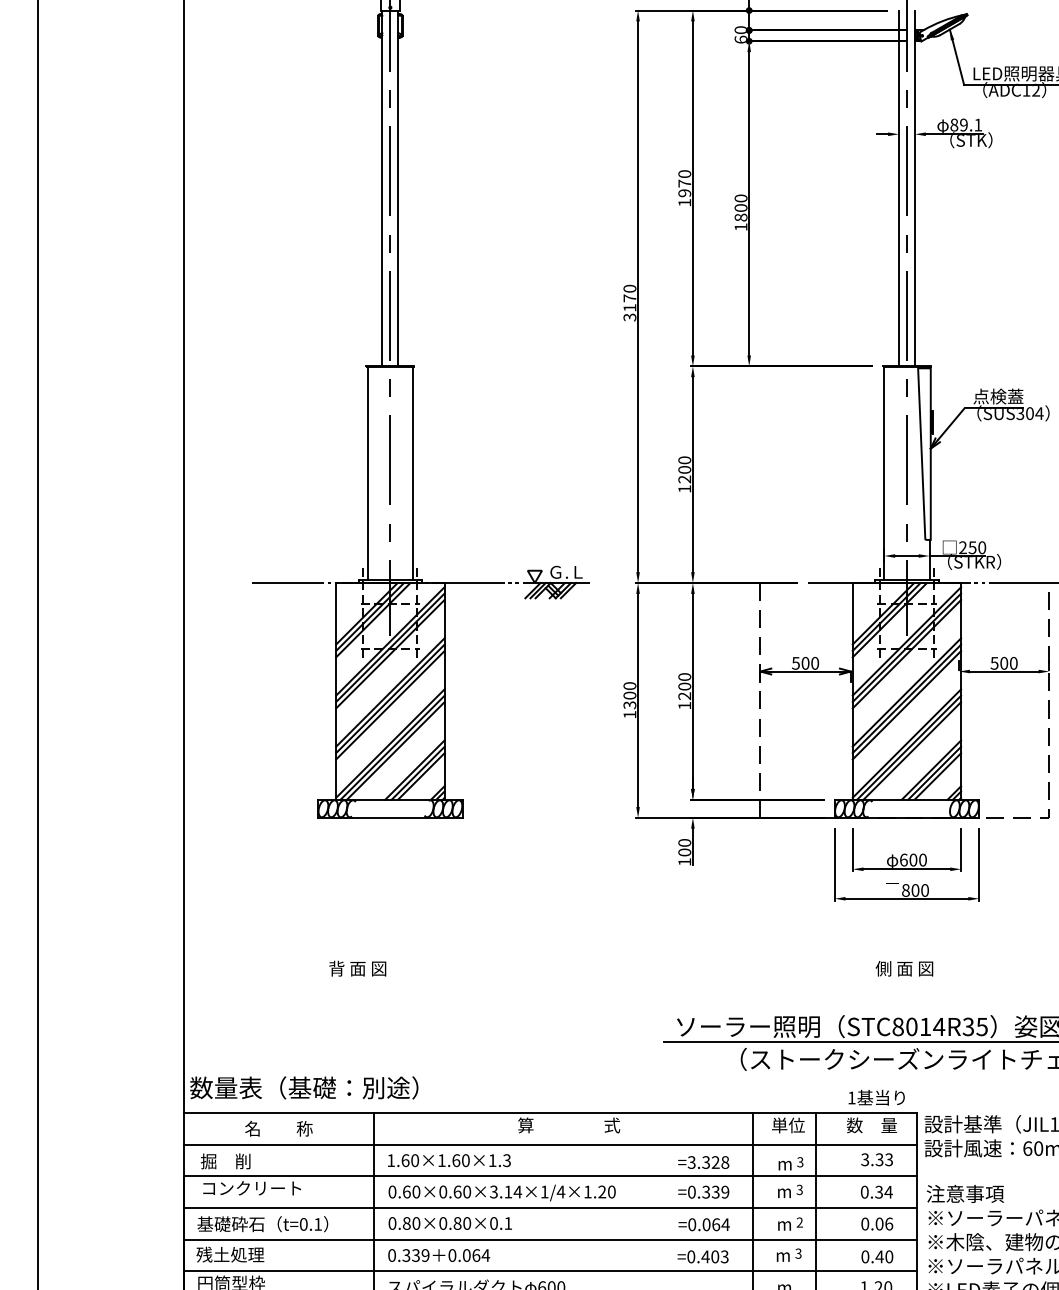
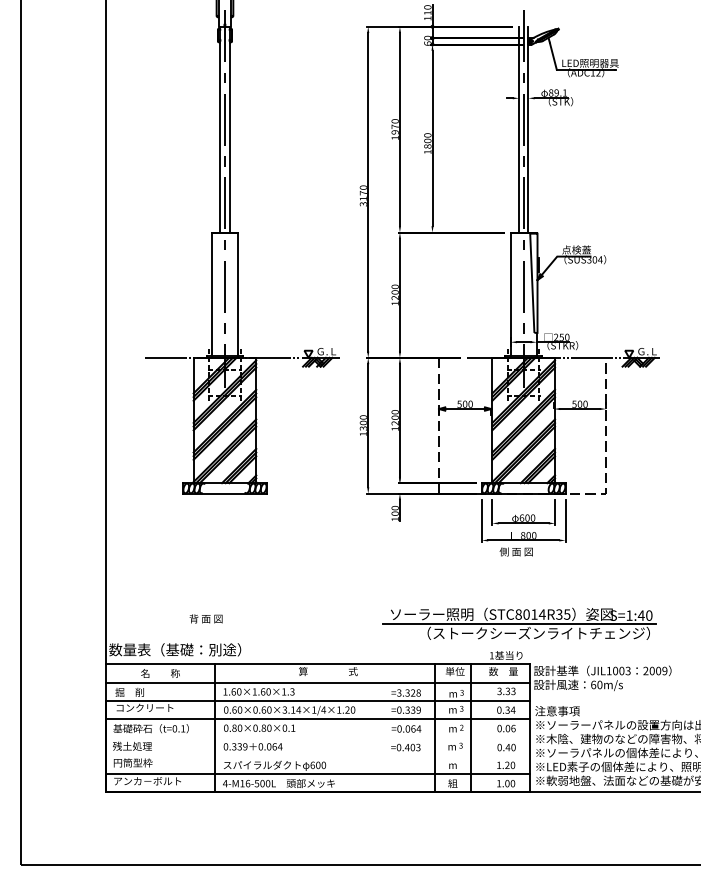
text: (356, 967) -> (205, 618), moved
text: (903, 967) -> (515, 551), moved
line: (550, 1239) -> (317, 737), removed
line: (550, 1270) -> (317, 755), removed

